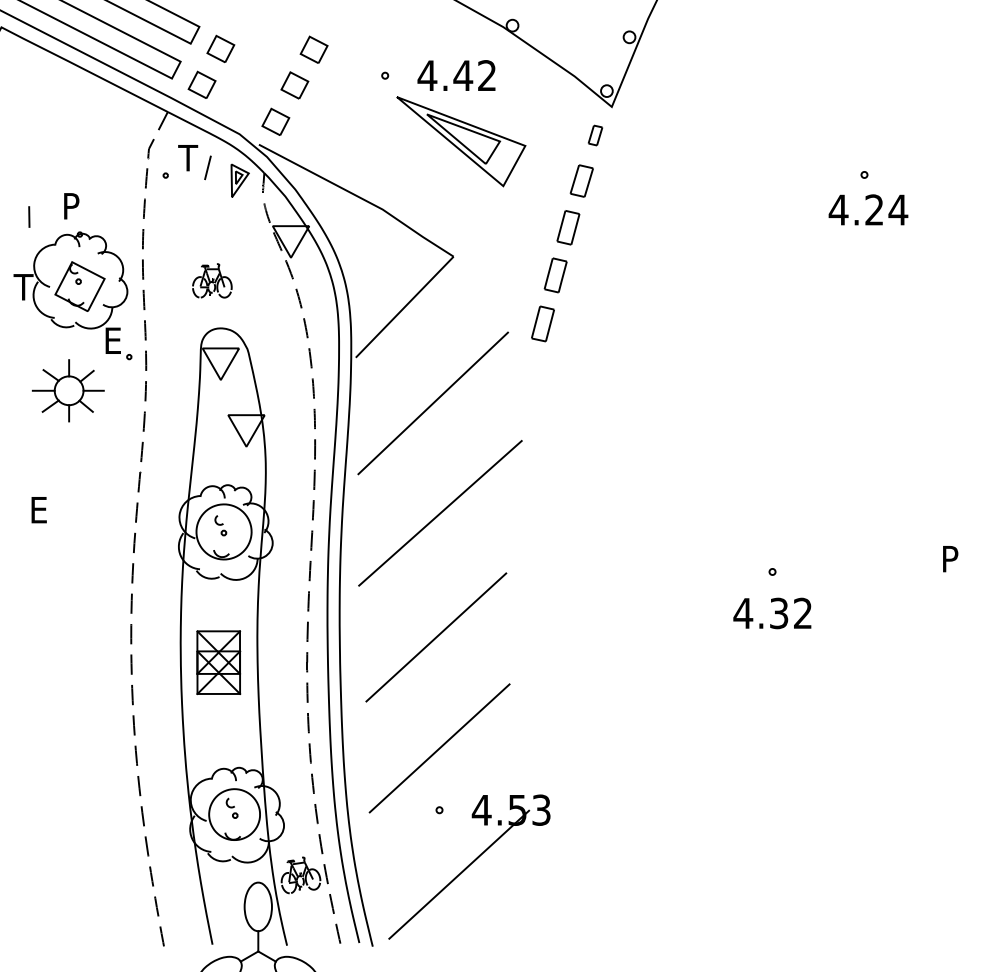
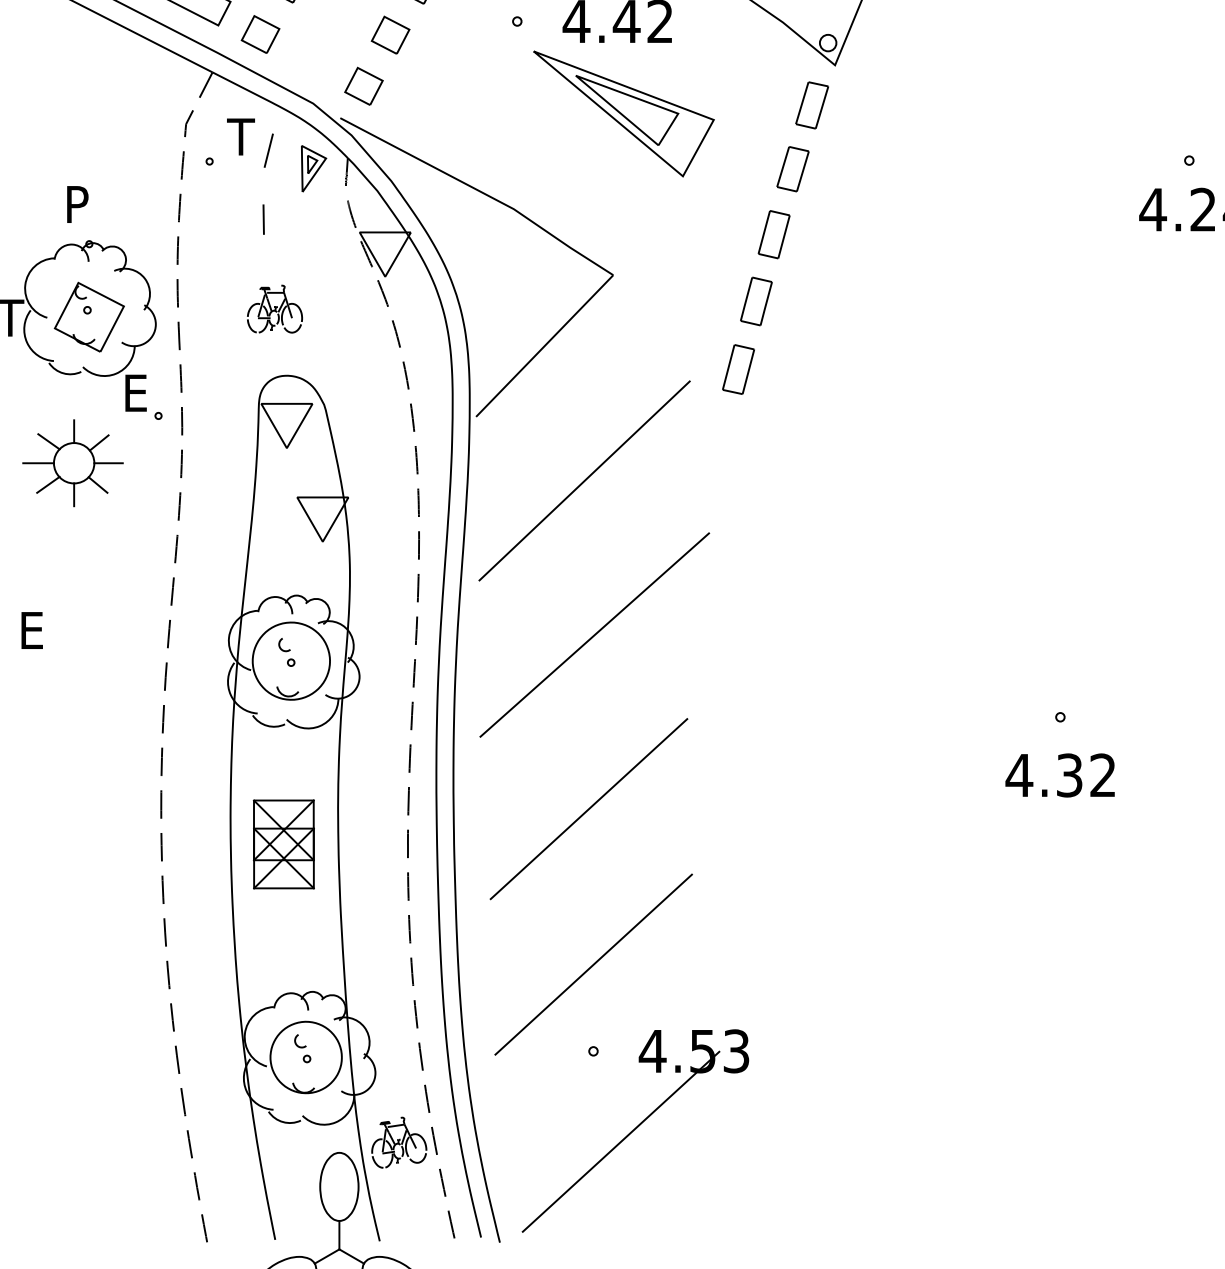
part: (595, 135) -> (812, 105), size x1.67
line: (29, 216) -> (263, 218), moved

